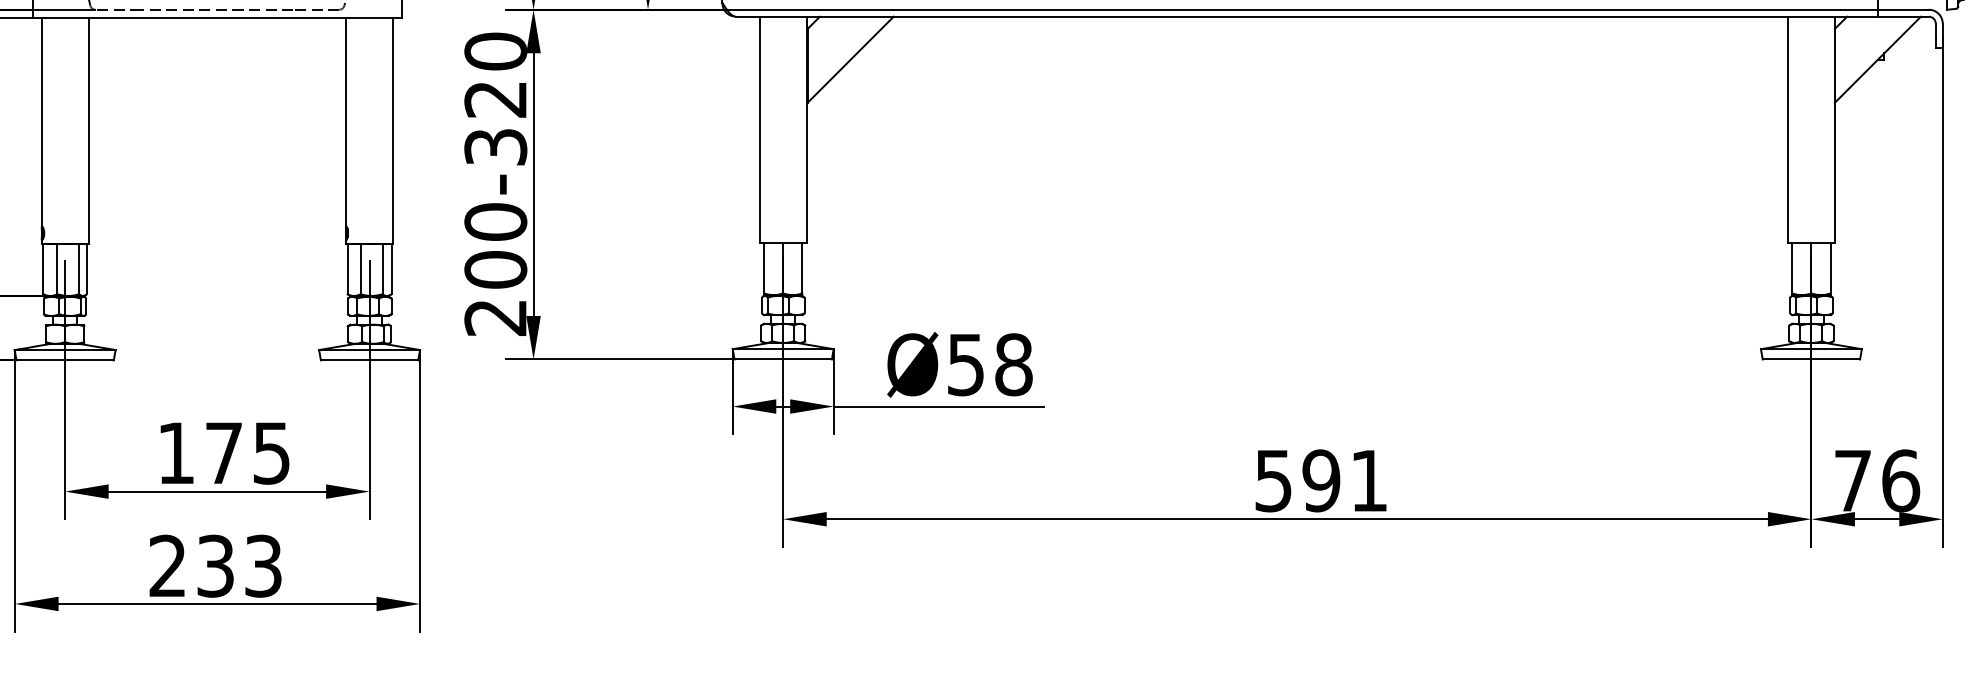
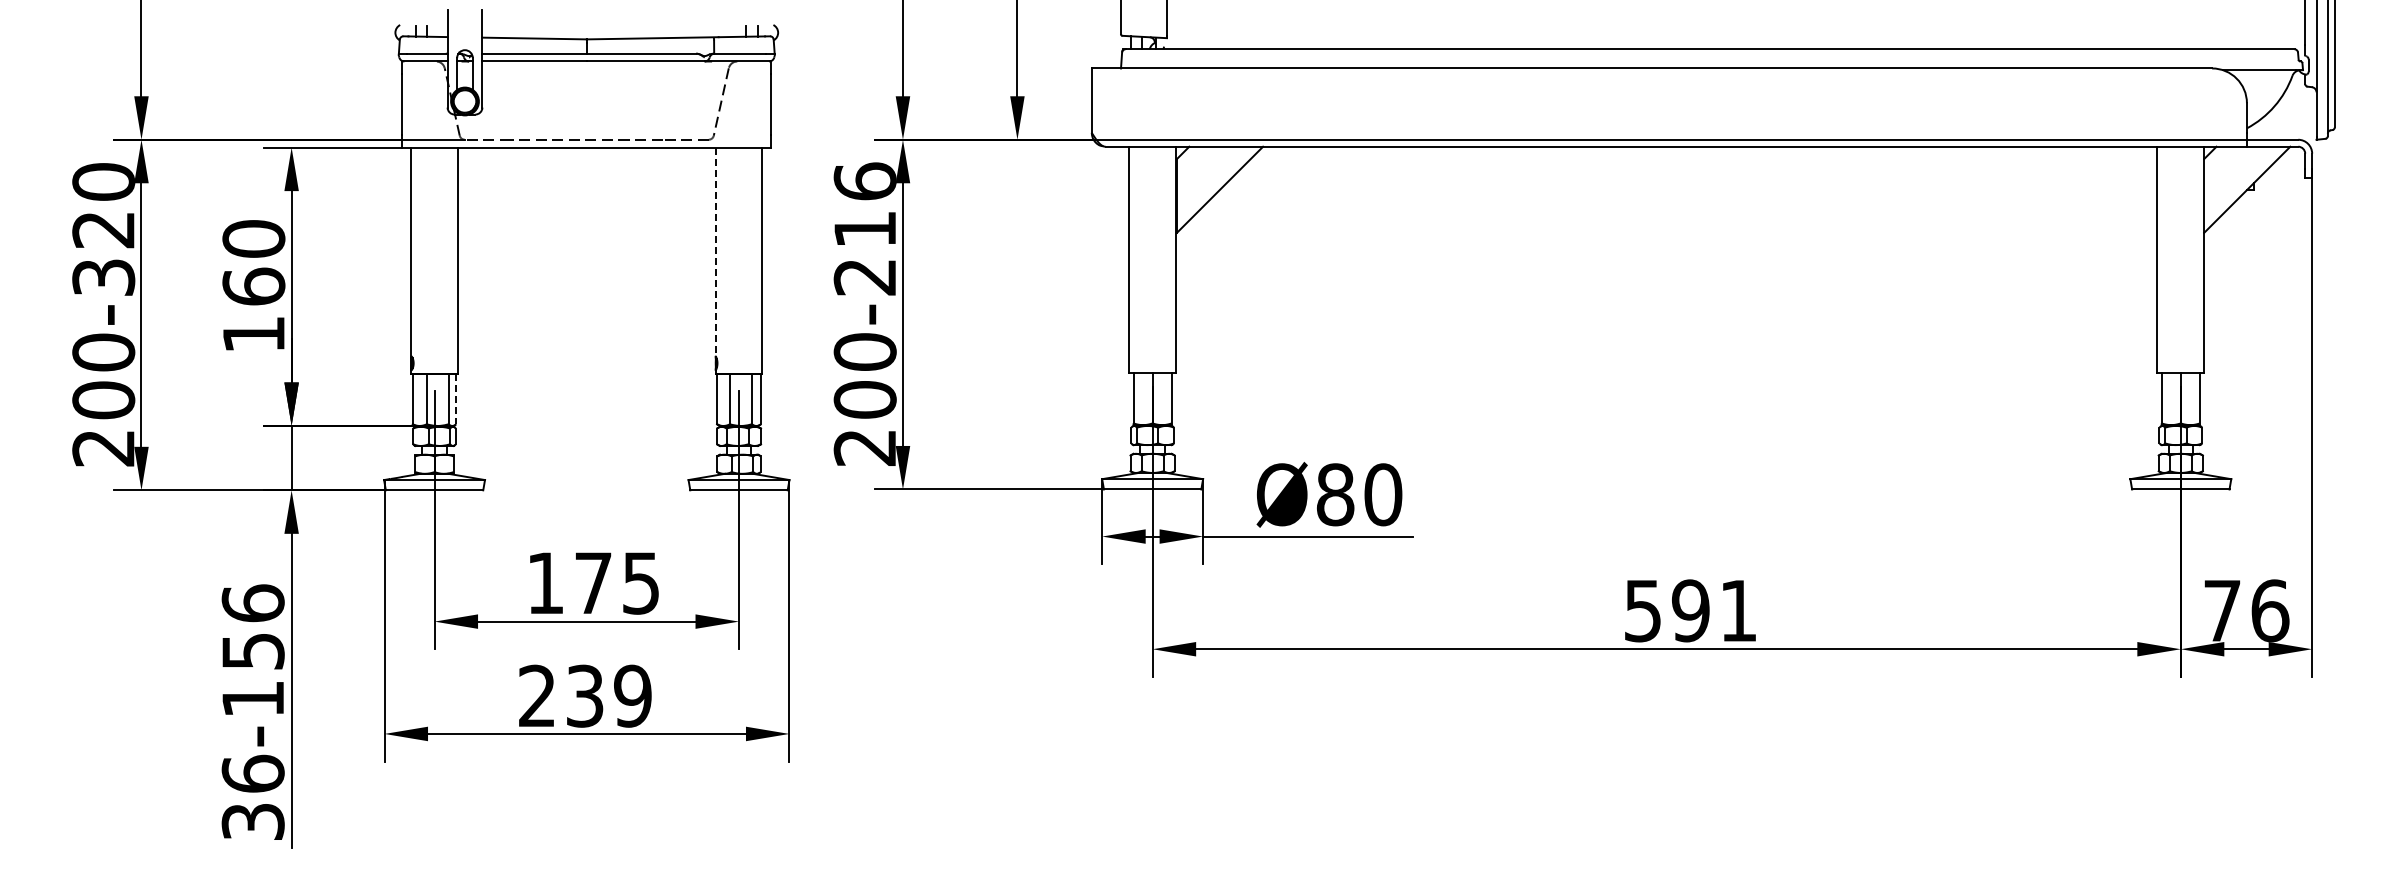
text: (495, 98) -> (864, 228), 200-320 -> 200-216
line: (346, 122) -> (715, 252), solid -> dashed
line: (87, 269) -> (456, 399), solid -> dashed
text: (990, 364) -> (1359, 494), Ø58 -> Ø80
text: (263, 565) -> (632, 695), 233 -> 239

